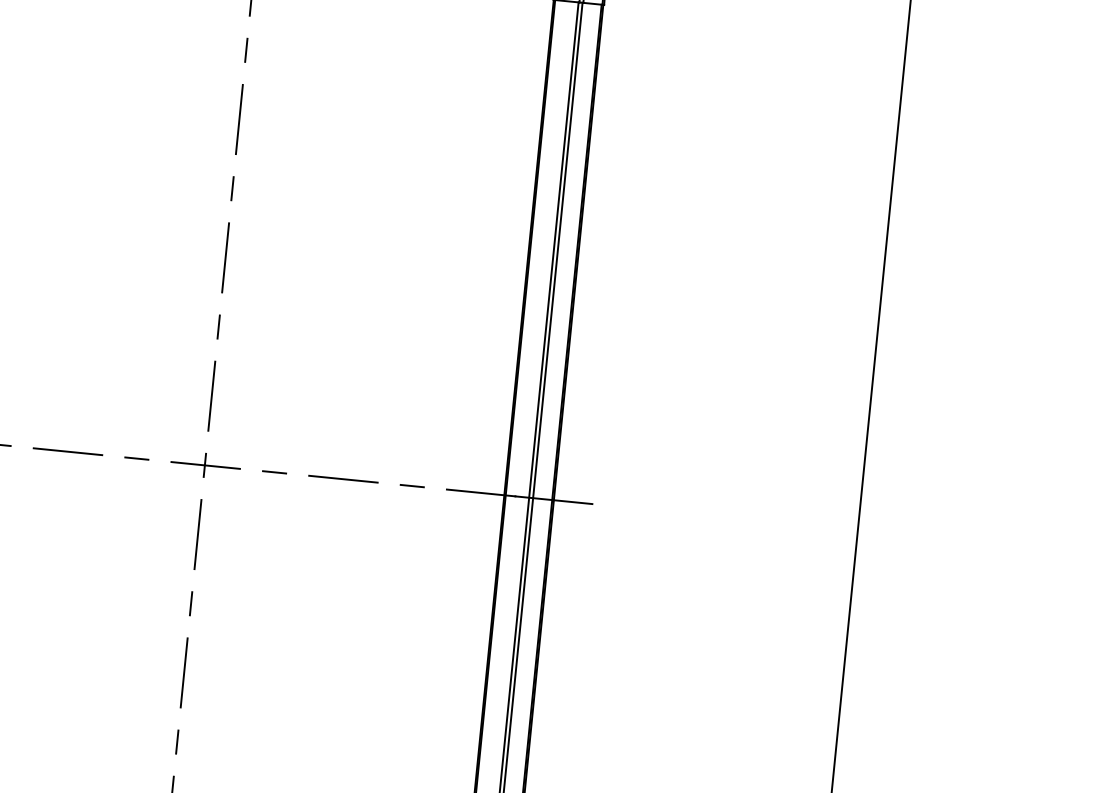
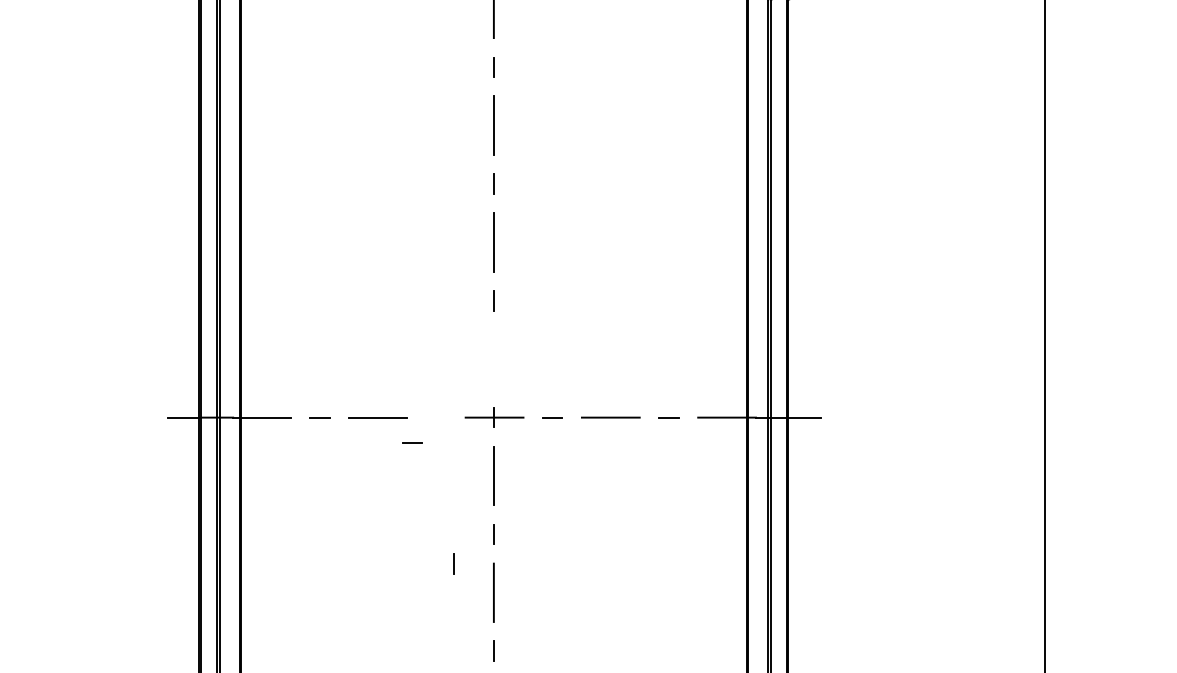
line: (211, 396) -> (493, 359), removed
line: (136, 458) -> (412, 442), moved
line: (139, 633) -> (453, 563), added

